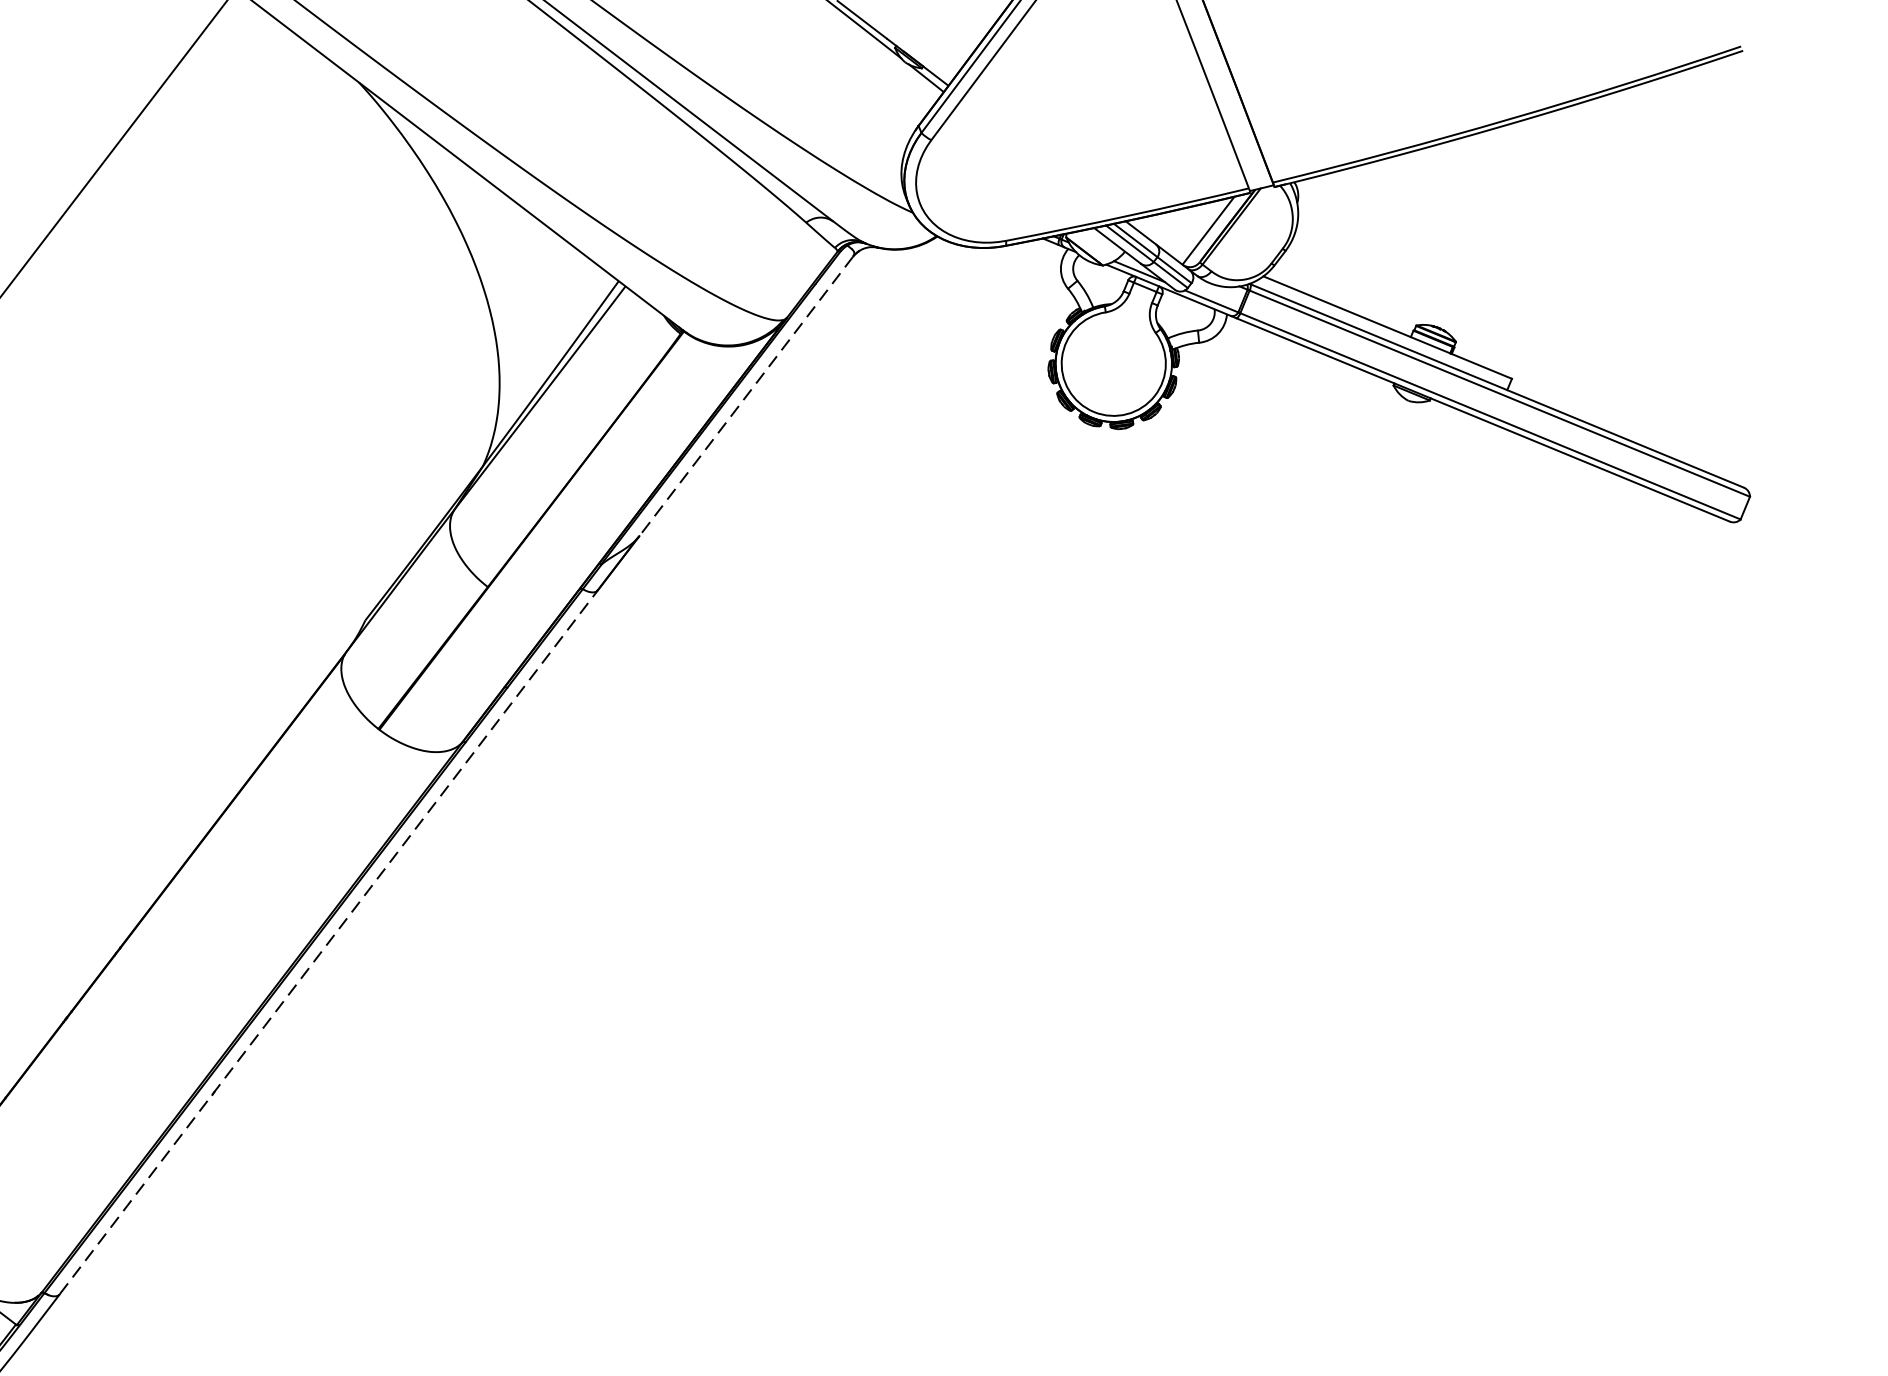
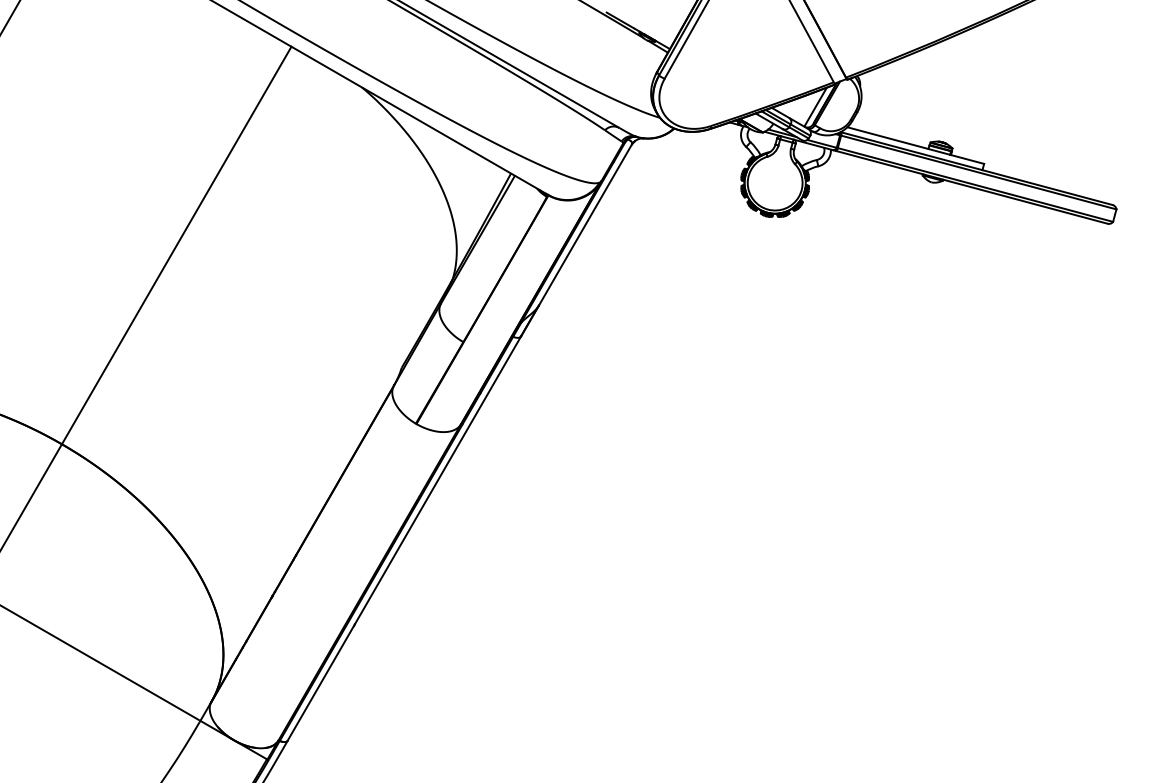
line: (746, 397) -> (585, 225), dashed -> solid
line: (329, 940) -> (404, 537), dashed -> solid

